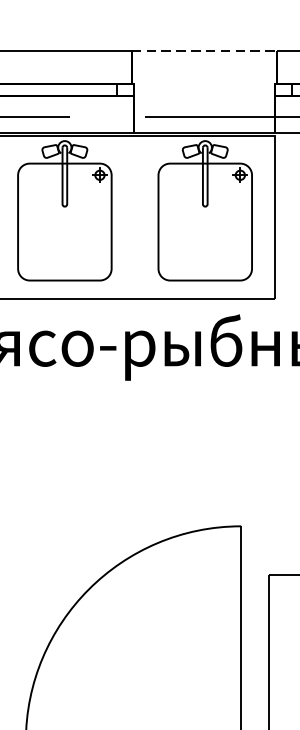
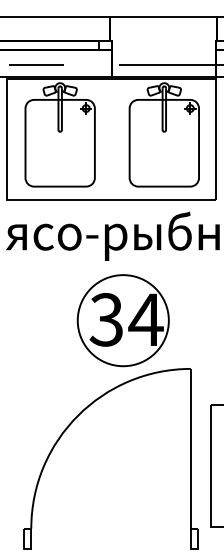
line: (204, 51) -> (163, 16), dashed -> solid
part: (148, 461) -> (122, 320), added

